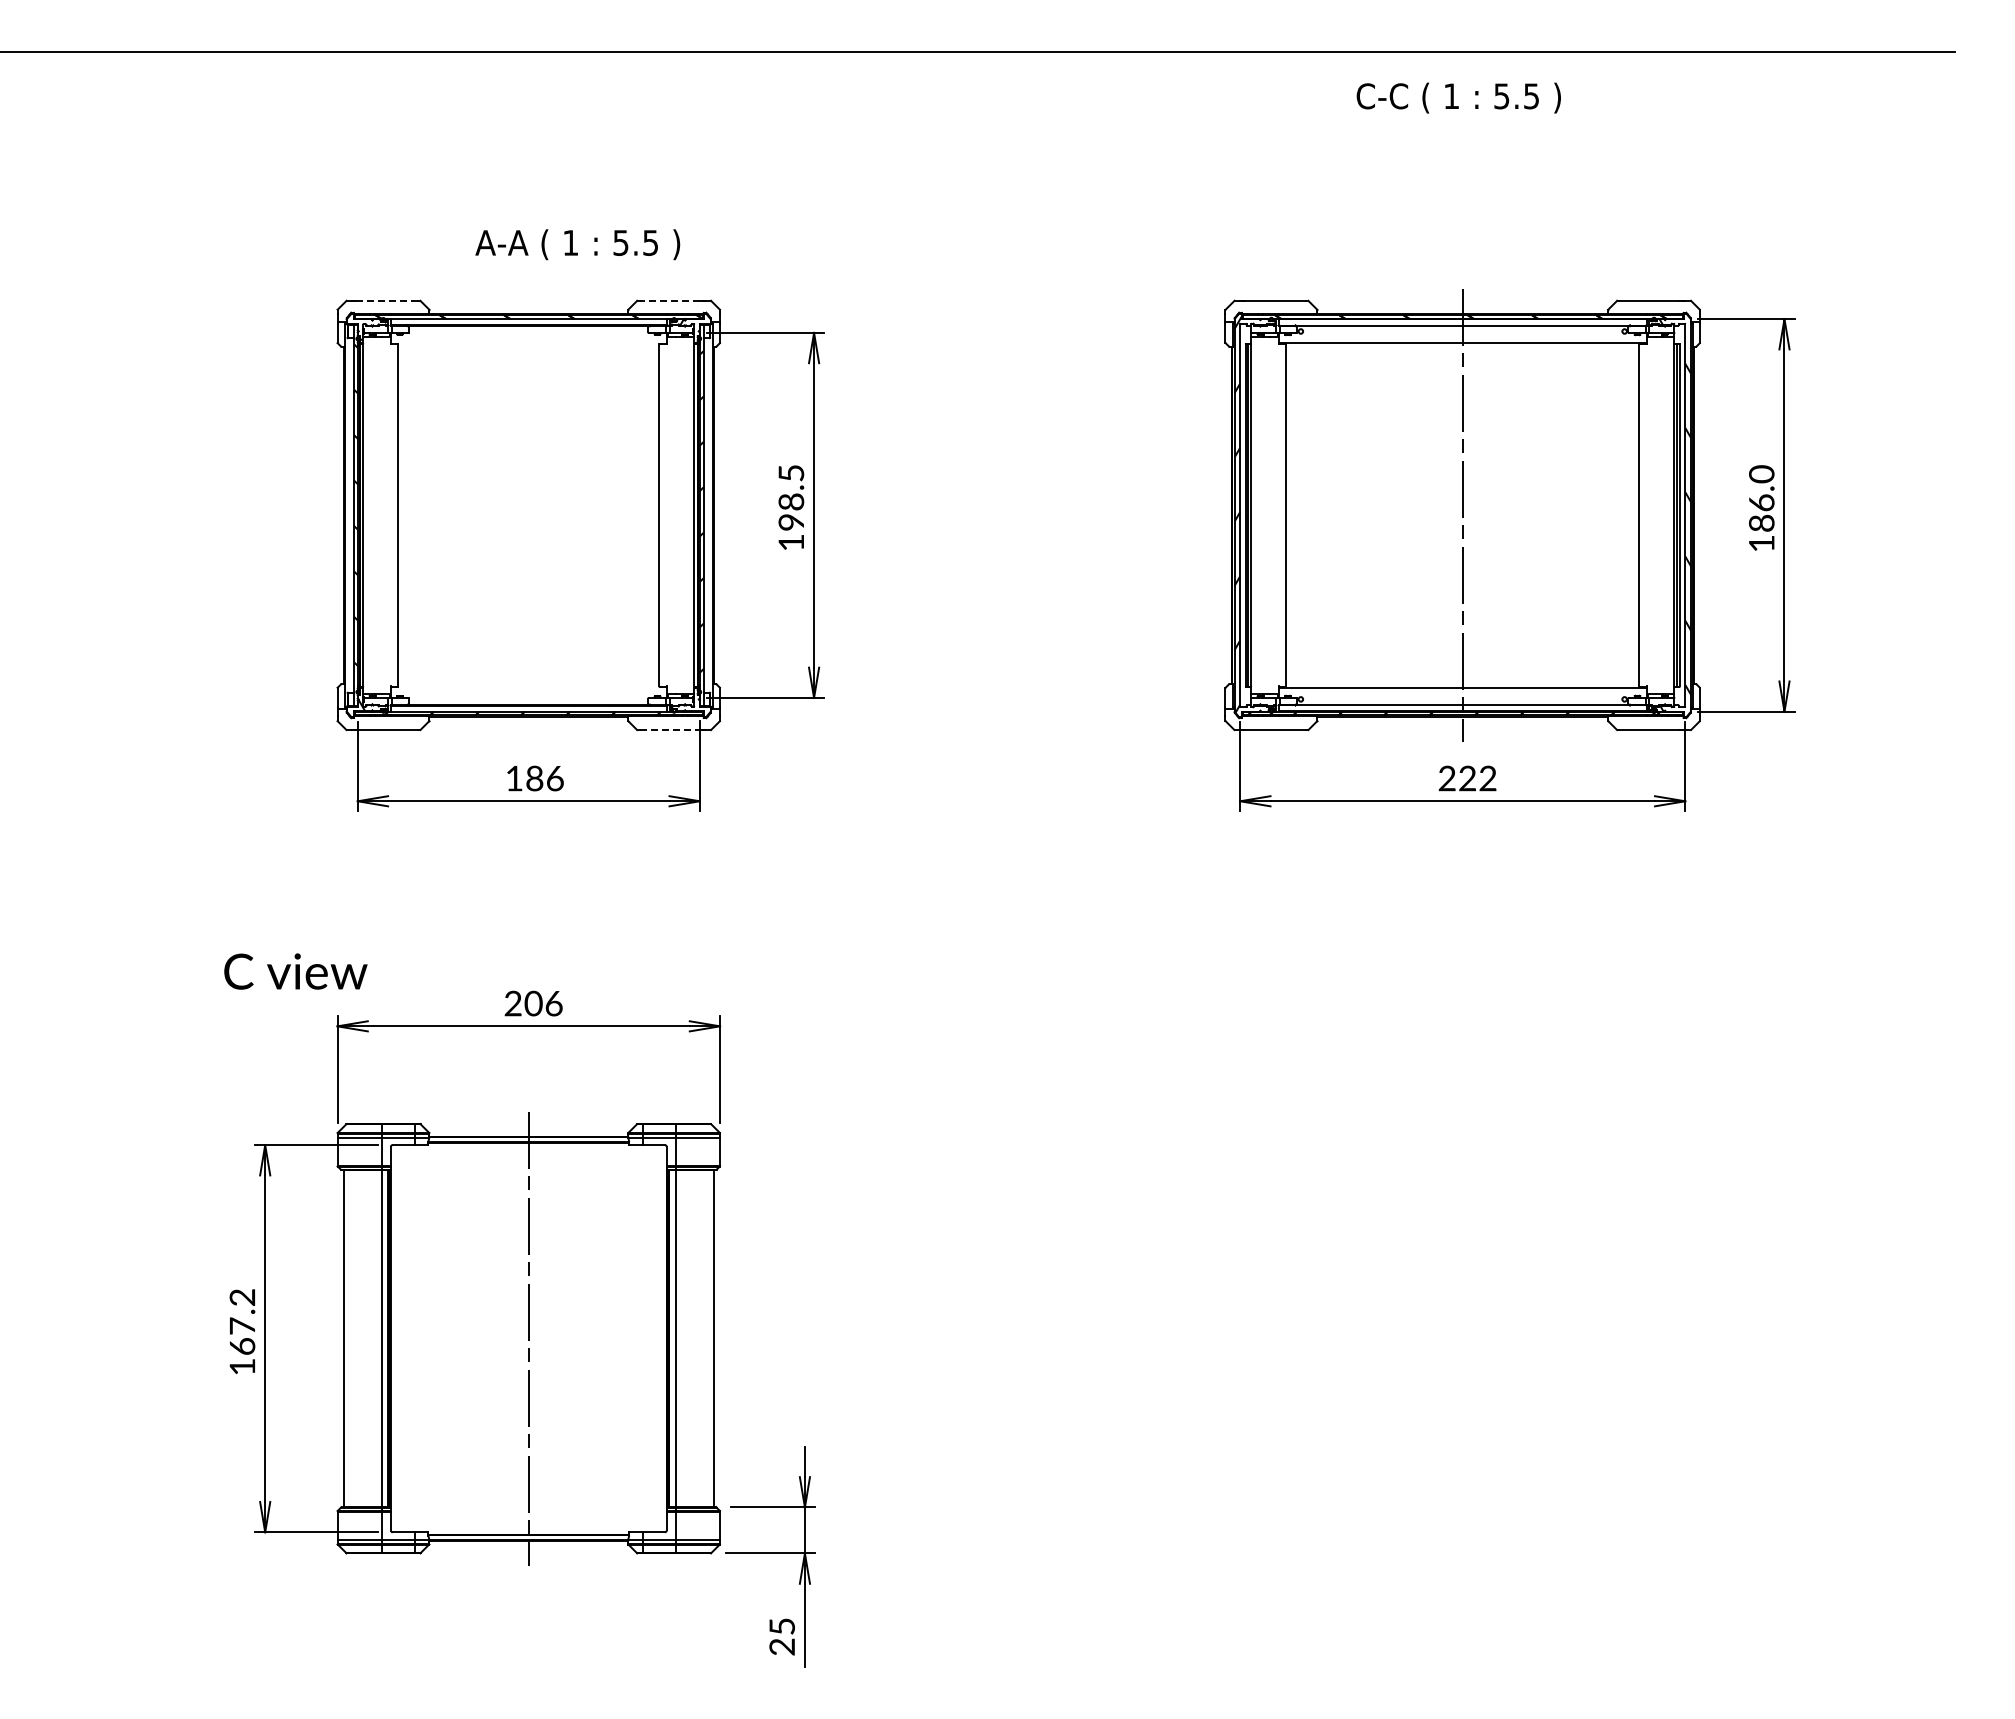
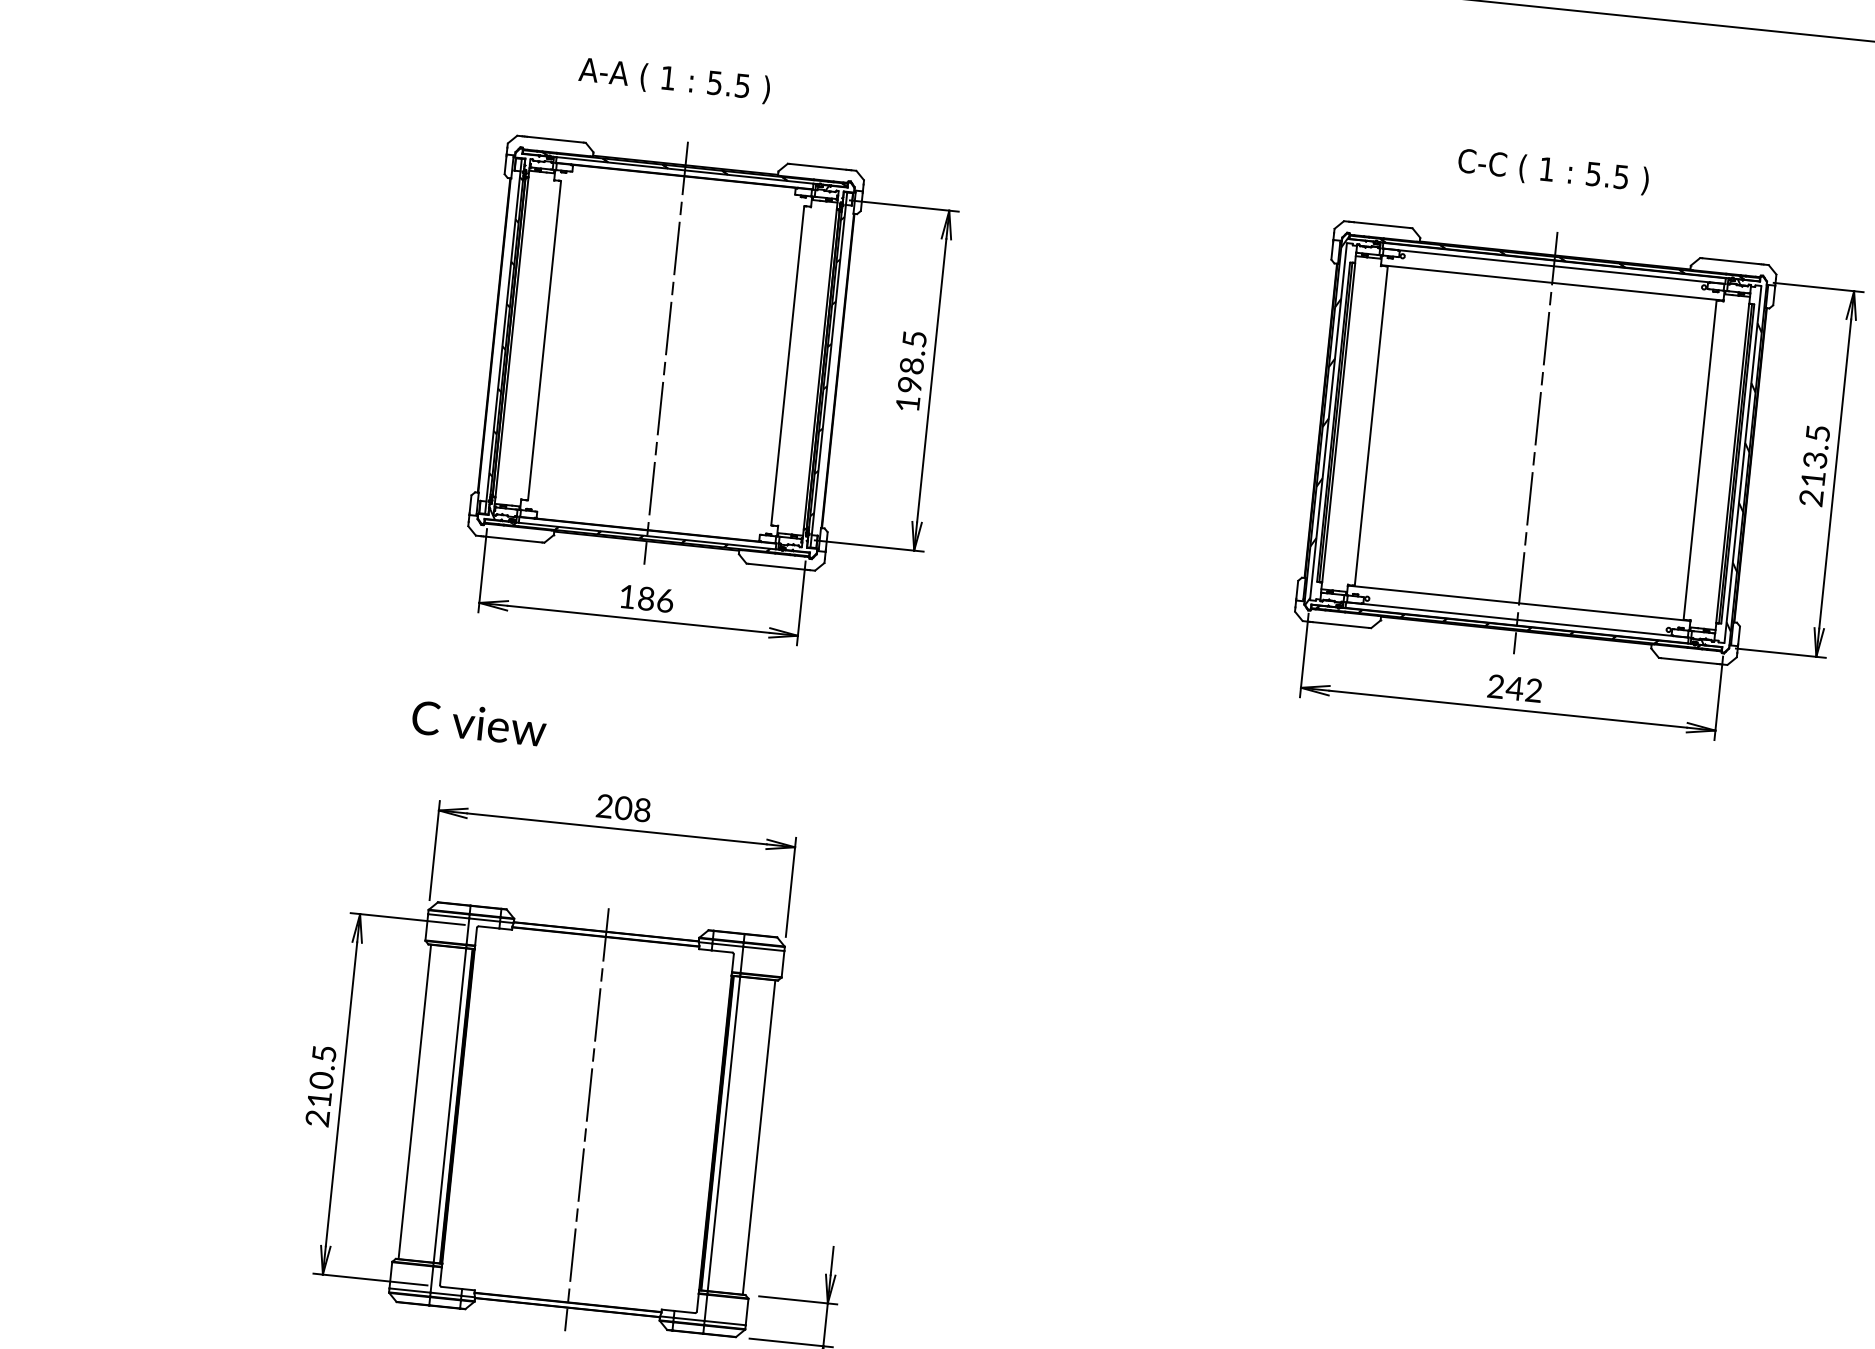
text: (1458, 97) -> (1553, 171), moved
text: (577, 244) -> (674, 80), moved
line: (387, 300) -> (555, 139), dashed -> solid
line: (669, 300) -> (817, 166), dashed -> solid
text: (1761, 508) -> (1814, 465), 186.0 -> 213.5
line: (528, 515) -> (665, 353), added
line: (670, 730) -> (777, 567), dashed -> solid
text: (1467, 778) -> (1514, 688), 222 -> 242
text: (295, 971) -> (478, 723), moved
text: (553, 1002) -> (642, 809), 206 -> 208
text: (242, 1332) -> (320, 1086), 167.2 -> 210.5

